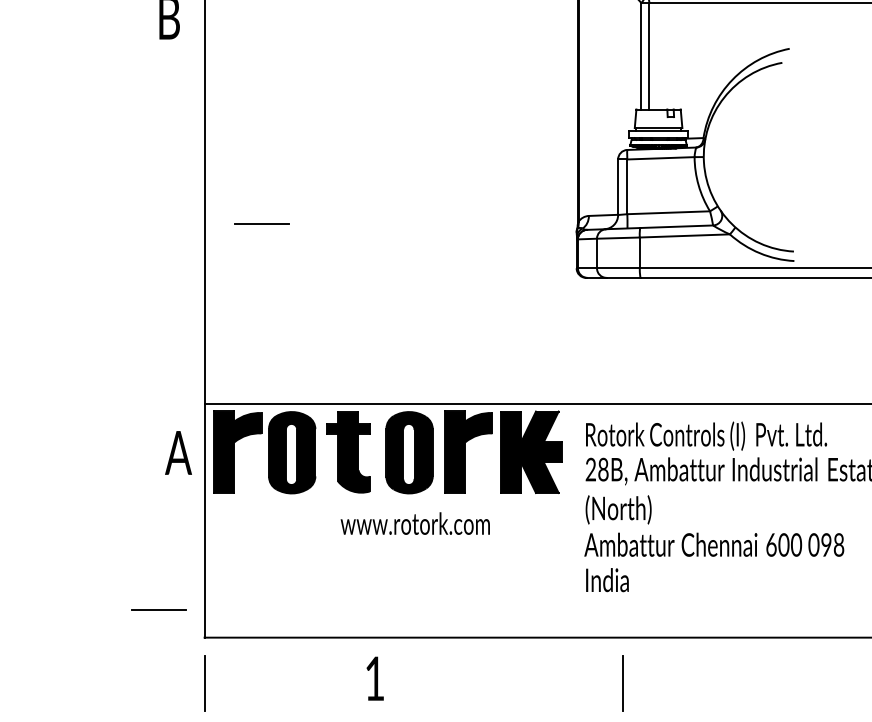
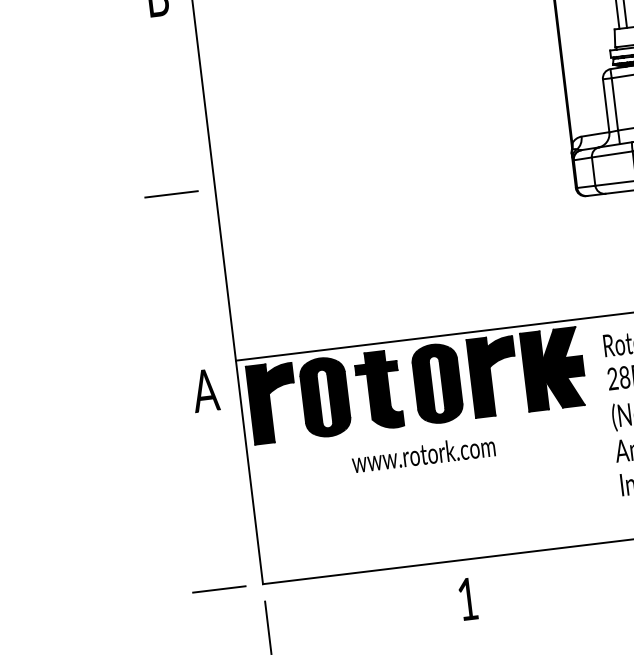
line: (261, 223) -> (171, 193), moved
text: (178, 452) -> (205, 390), moved
text: (414, 523) -> (422, 454), moved
line: (158, 609) -> (218, 589), moved
text: (374, 678) -> (467, 599), moved

